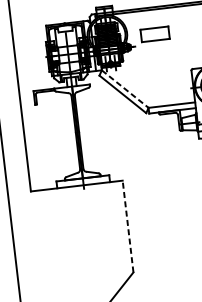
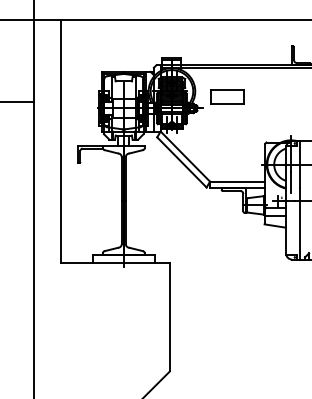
line: (125, 89) -> (185, 156), dashed -> solid
line: (127, 225) -> (169, 316), dashed -> solid

